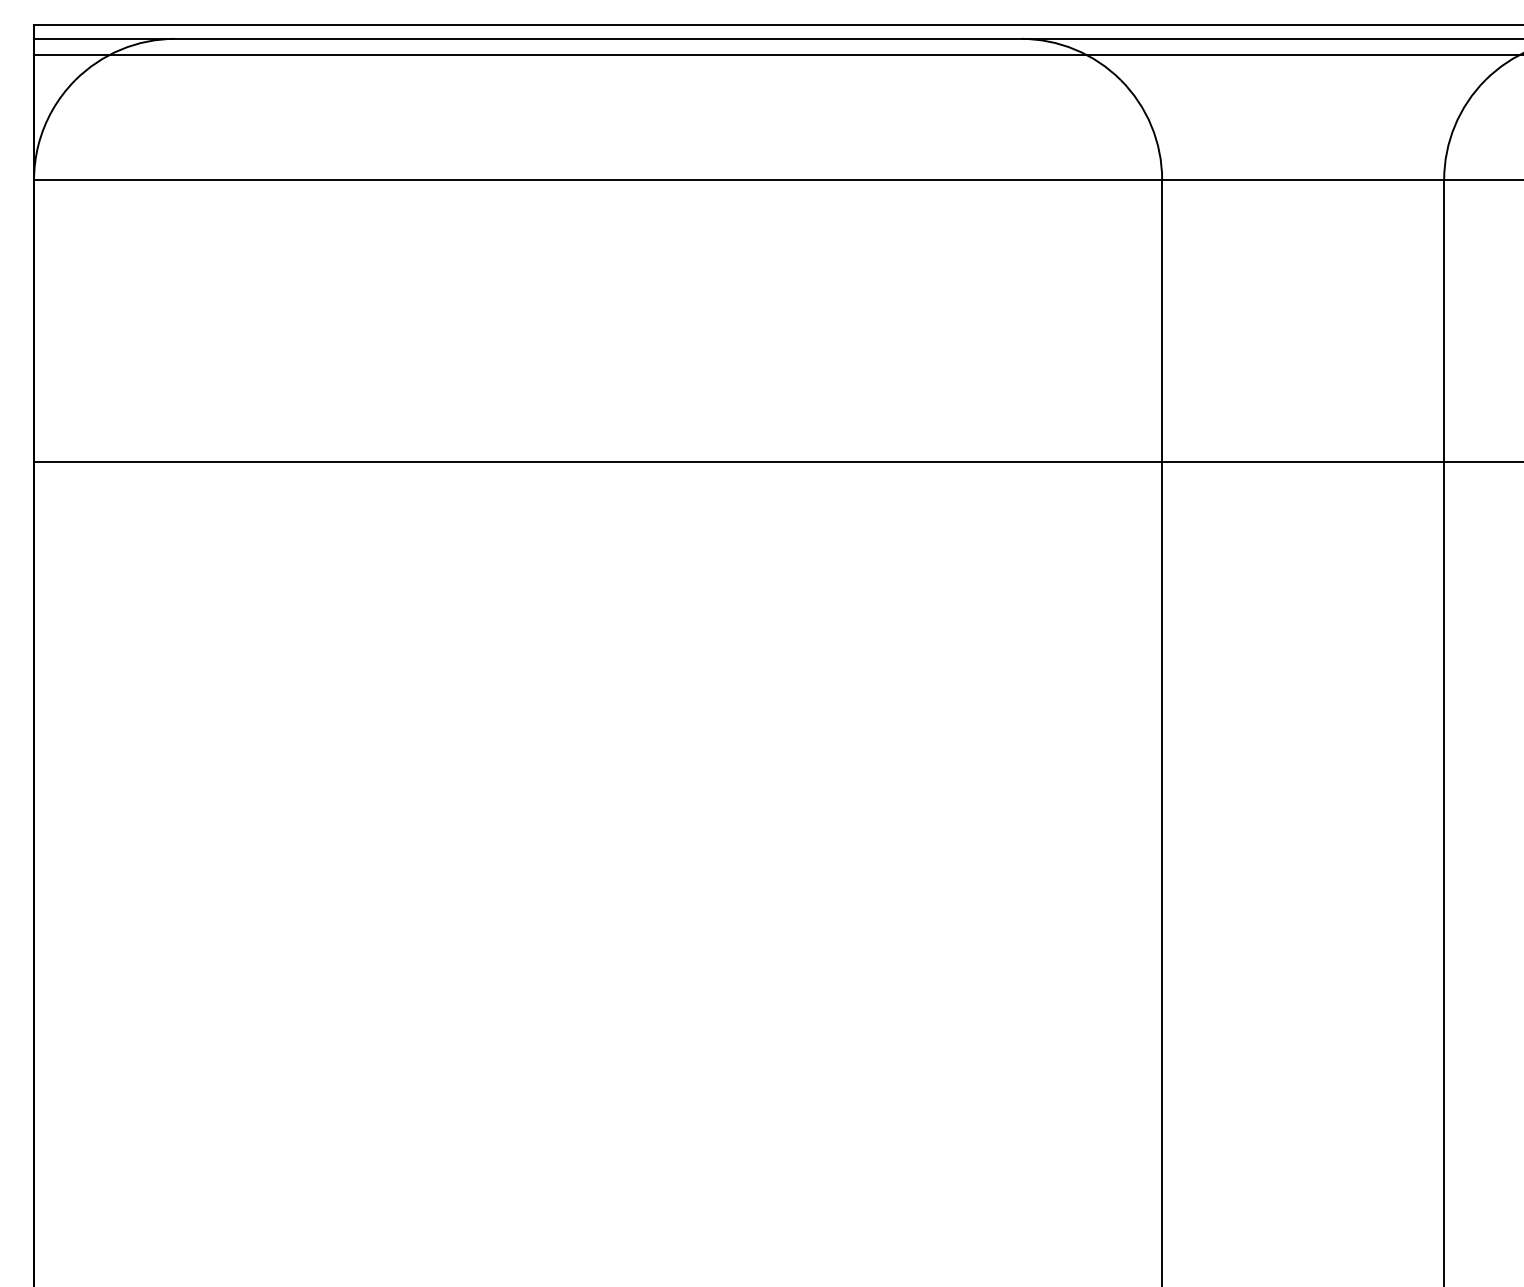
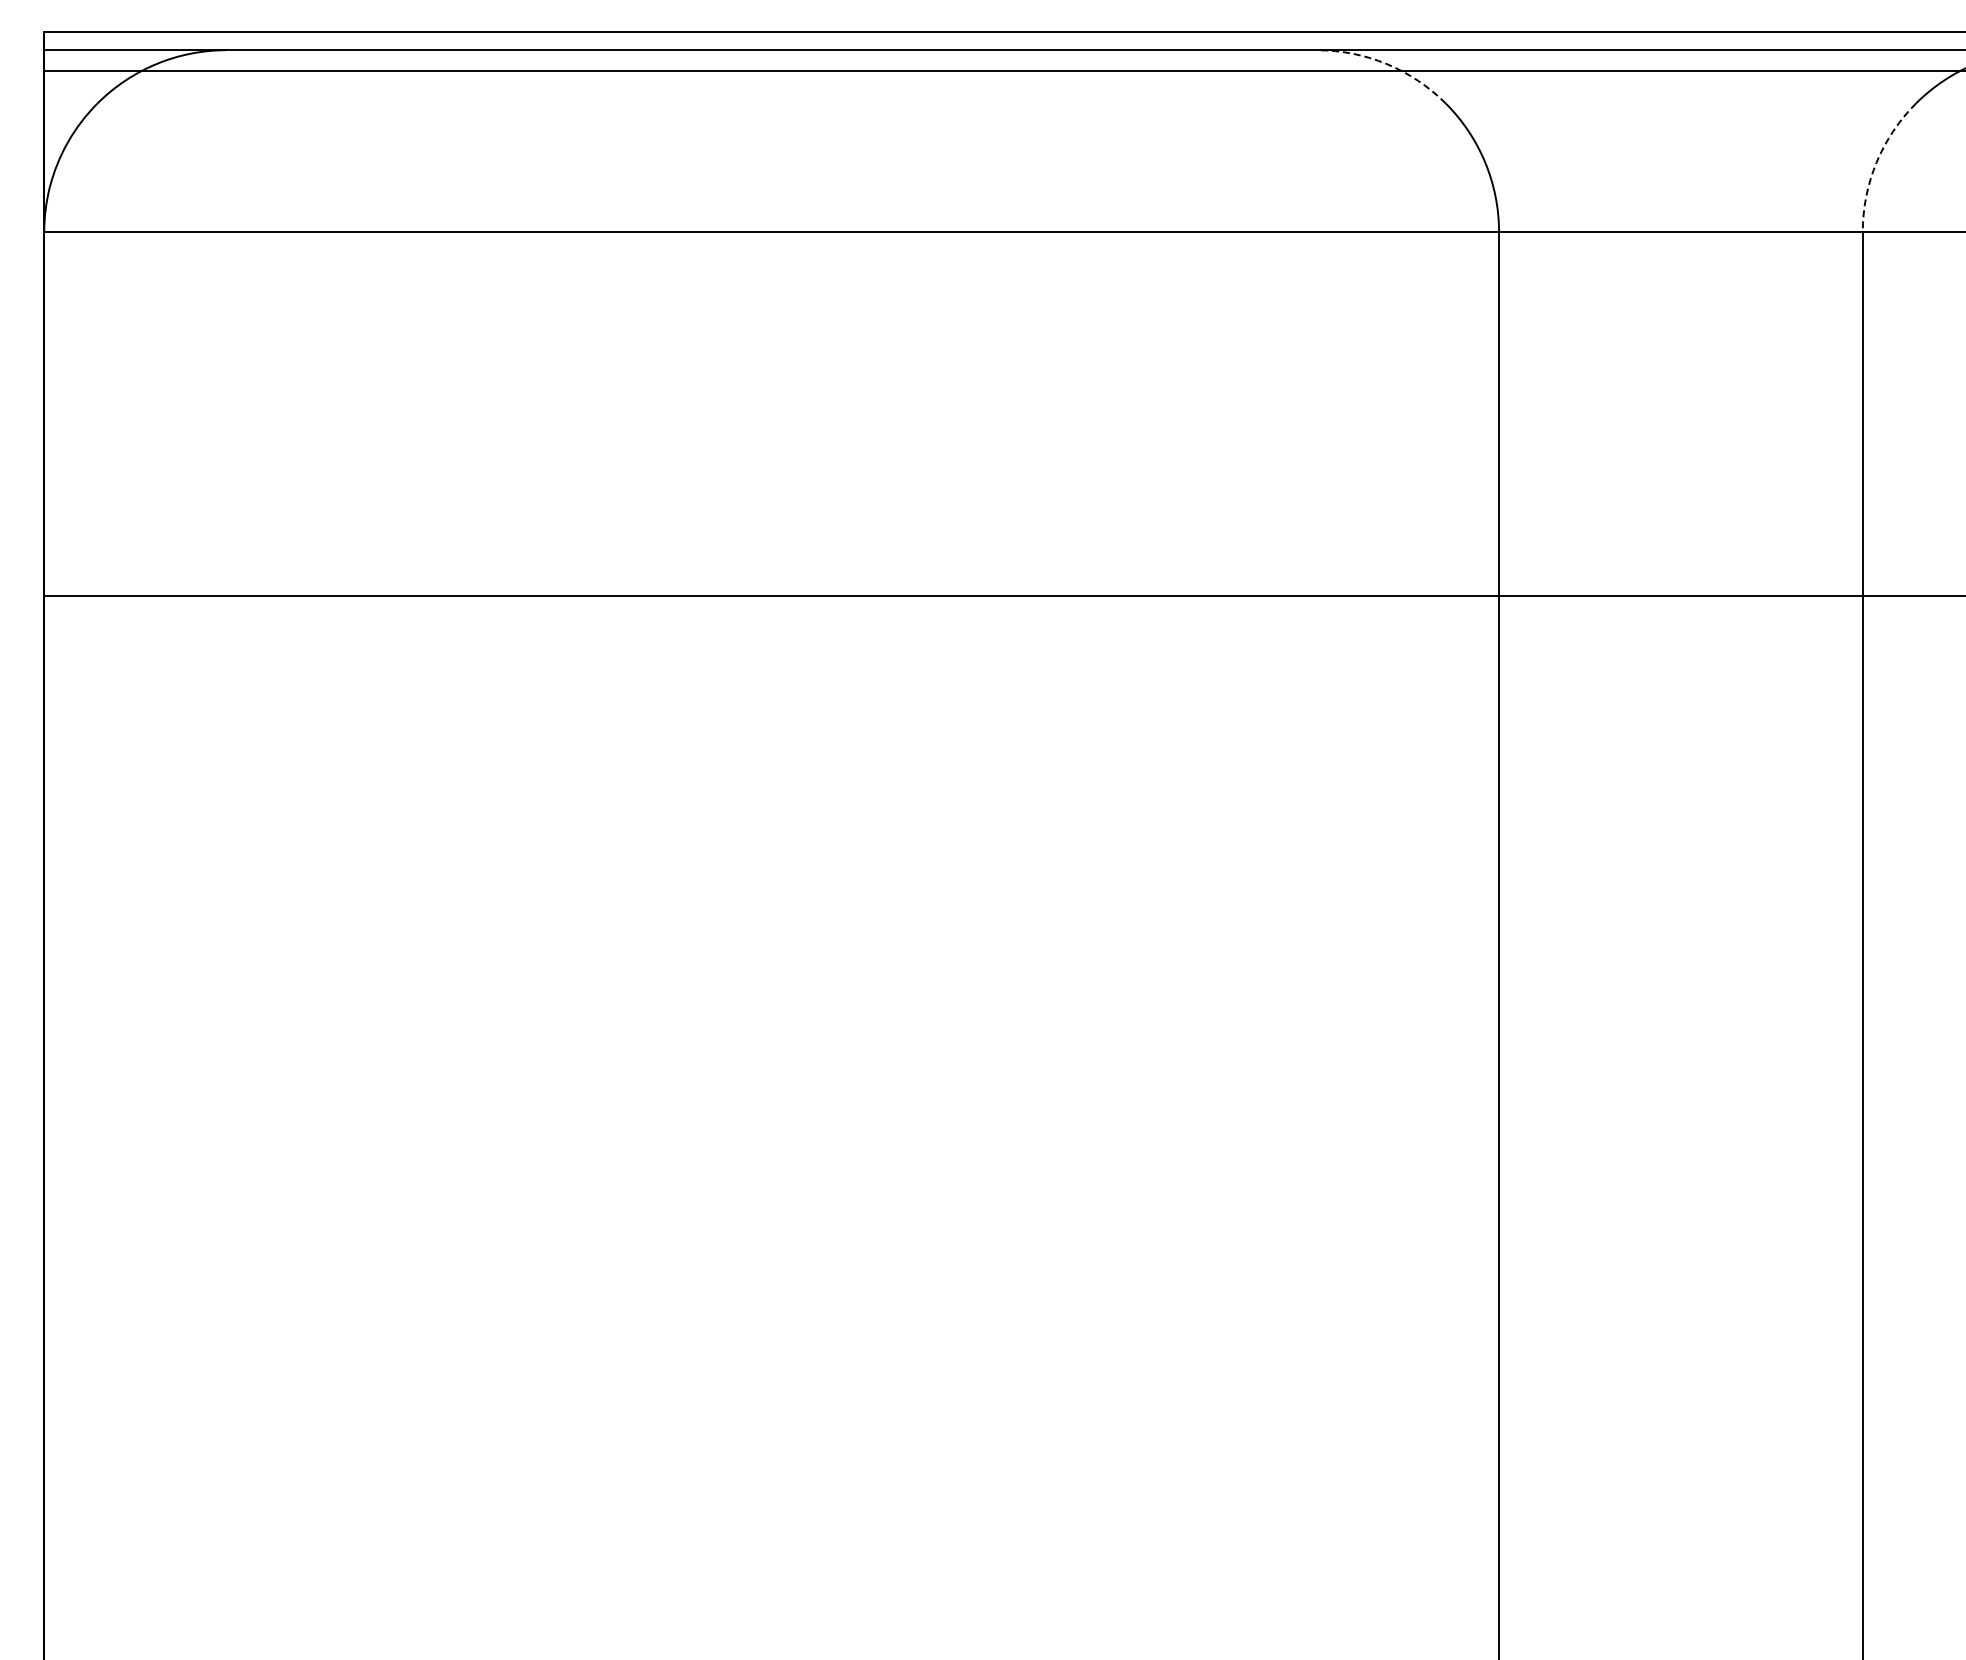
arc: (1074, 49) -> (1386, 64), solid -> dashed
arc: (1454, 125) -> (1876, 162), solid -> dashed

